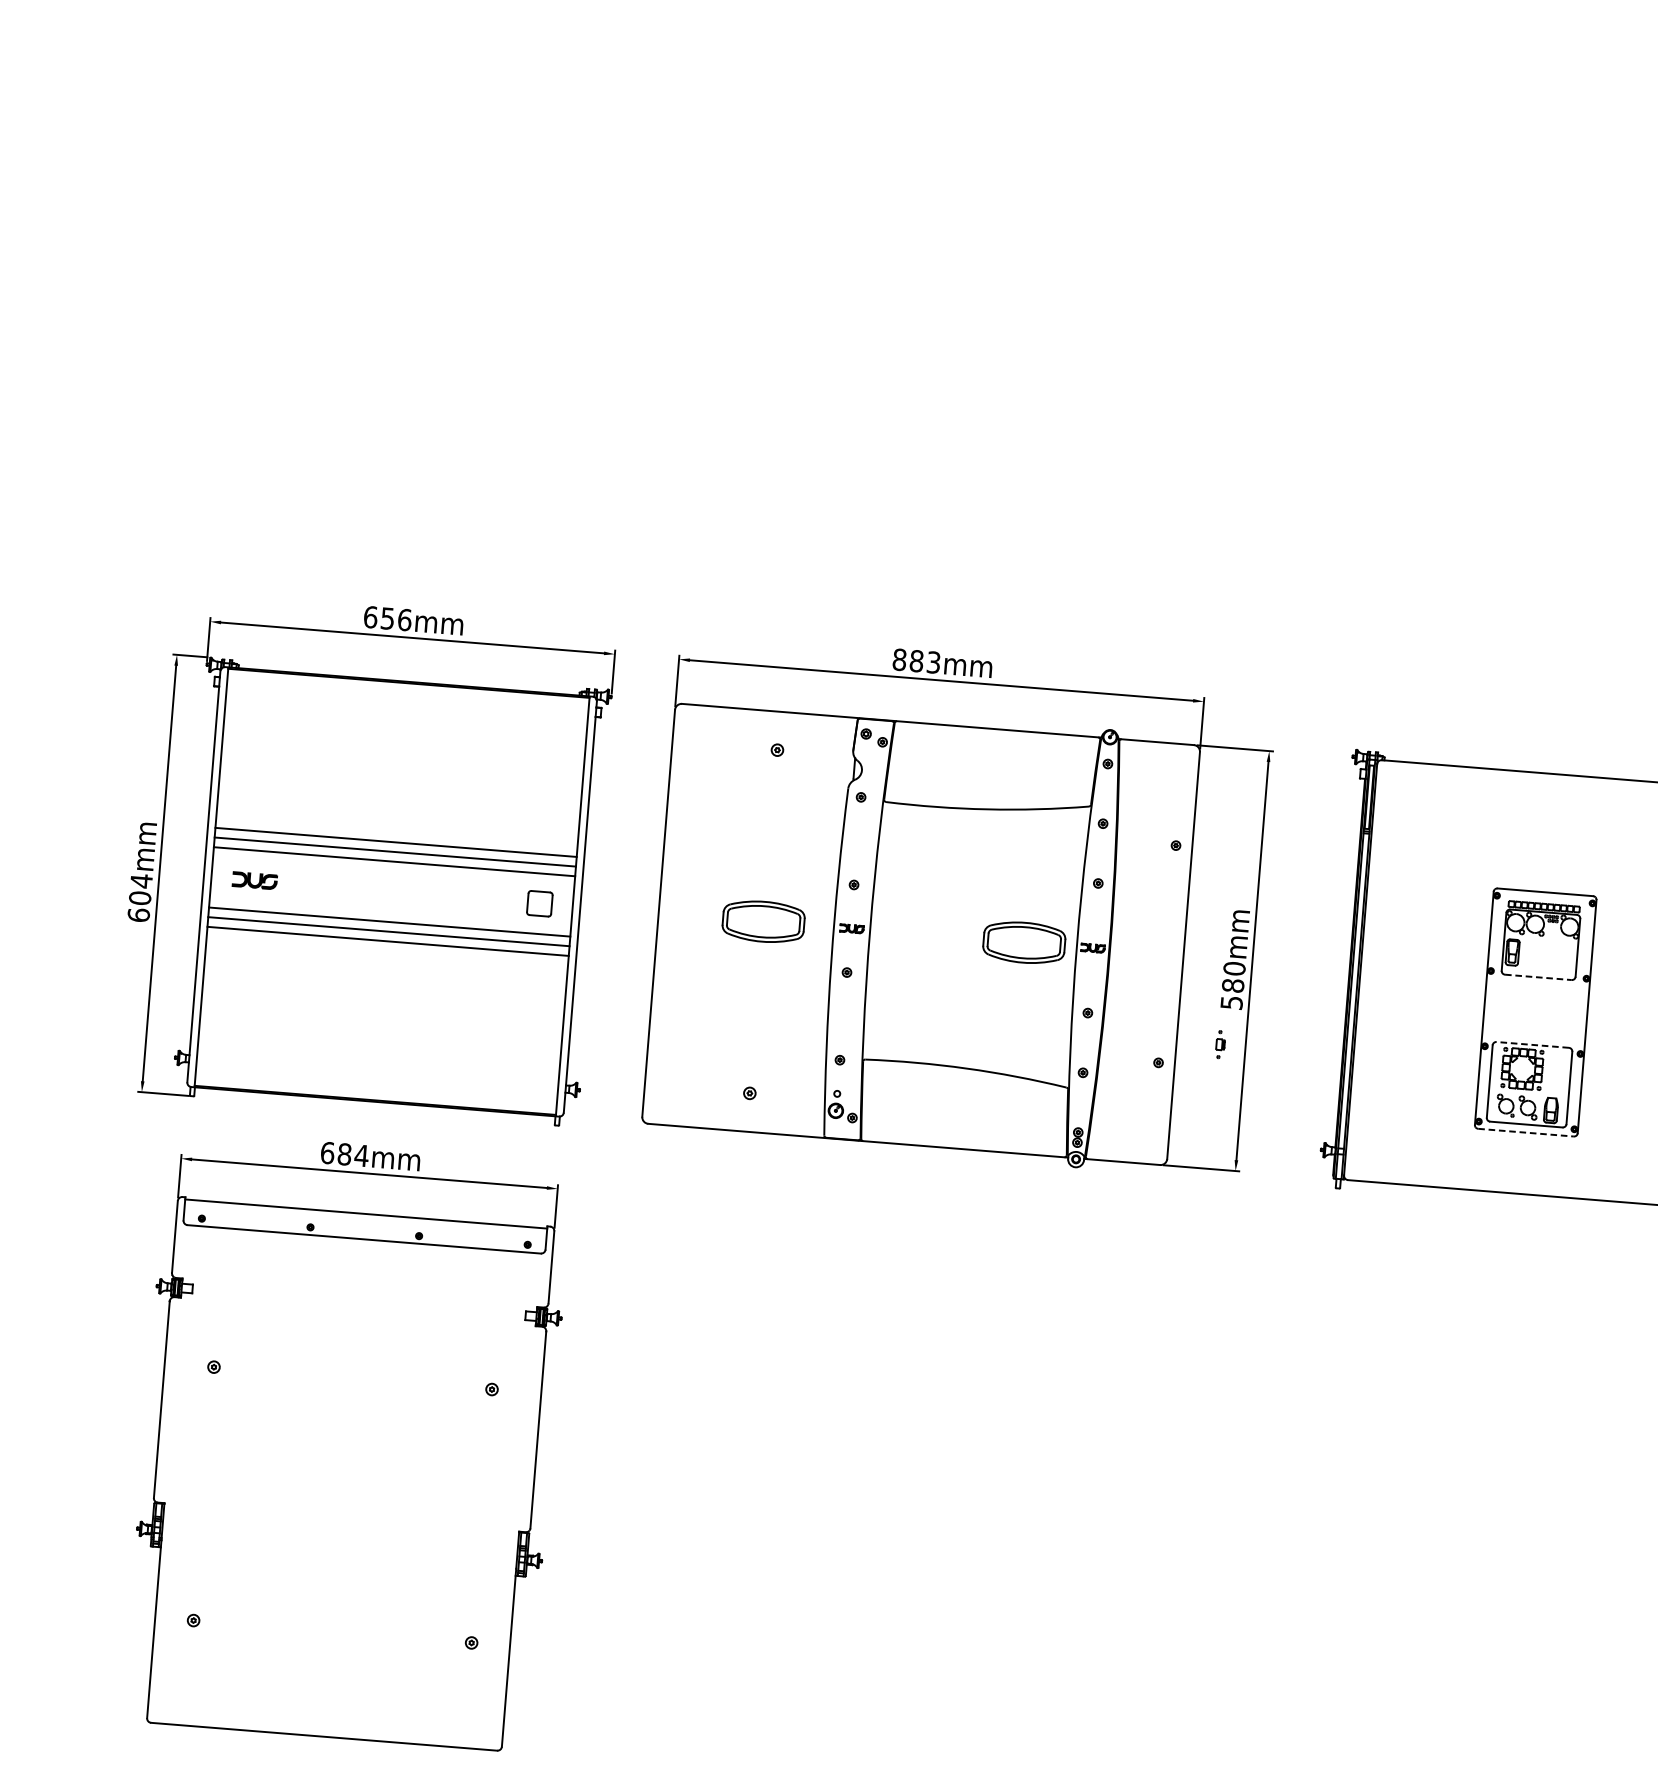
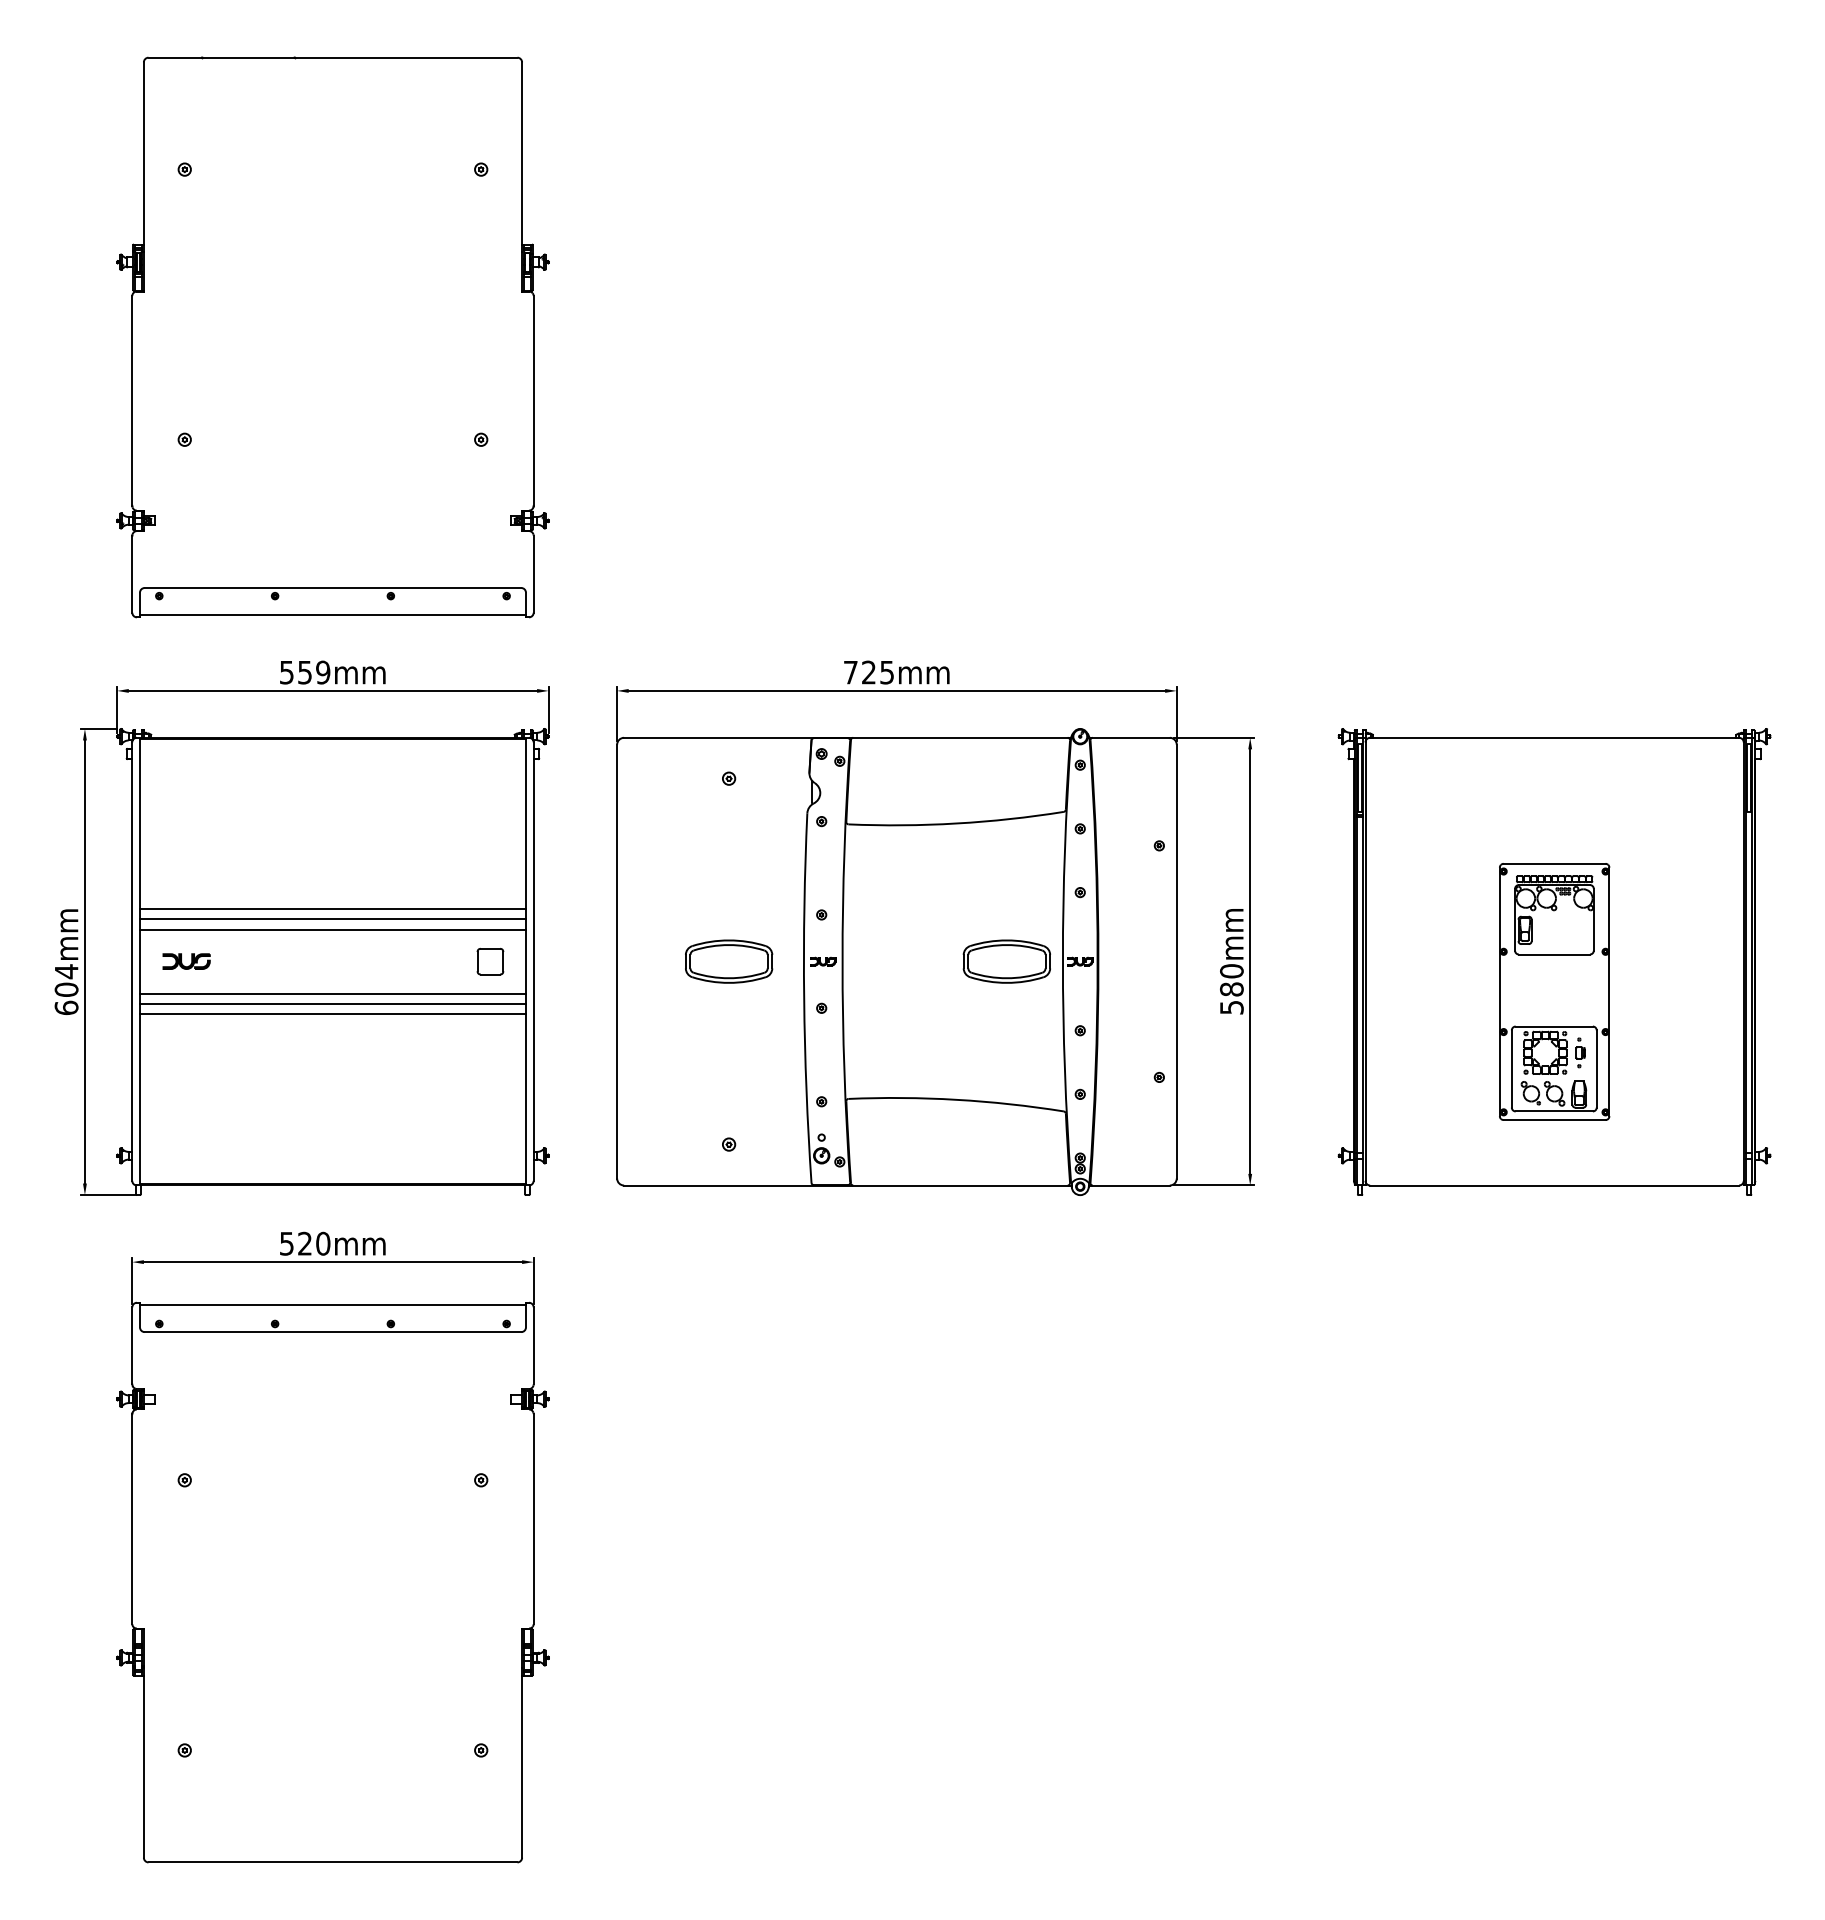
part: (438, 306) -> (332, 337), added
text: (387, 618) -> (304, 672), 656mm -> 559mm
text: (916, 661) -> (868, 672), 883mm -> 725mm
line: (1538, 977) -> (1554, 954), dashed -> solid
part: (1220, 1044) -> (1580, 1052), moved
line: (1532, 1044) -> (1554, 1026), dashed -> solid
line: (1525, 1133) -> (1554, 1120), dashed -> solid
text: (345, 1154) -> (305, 1243), 684mm -> 520mm

